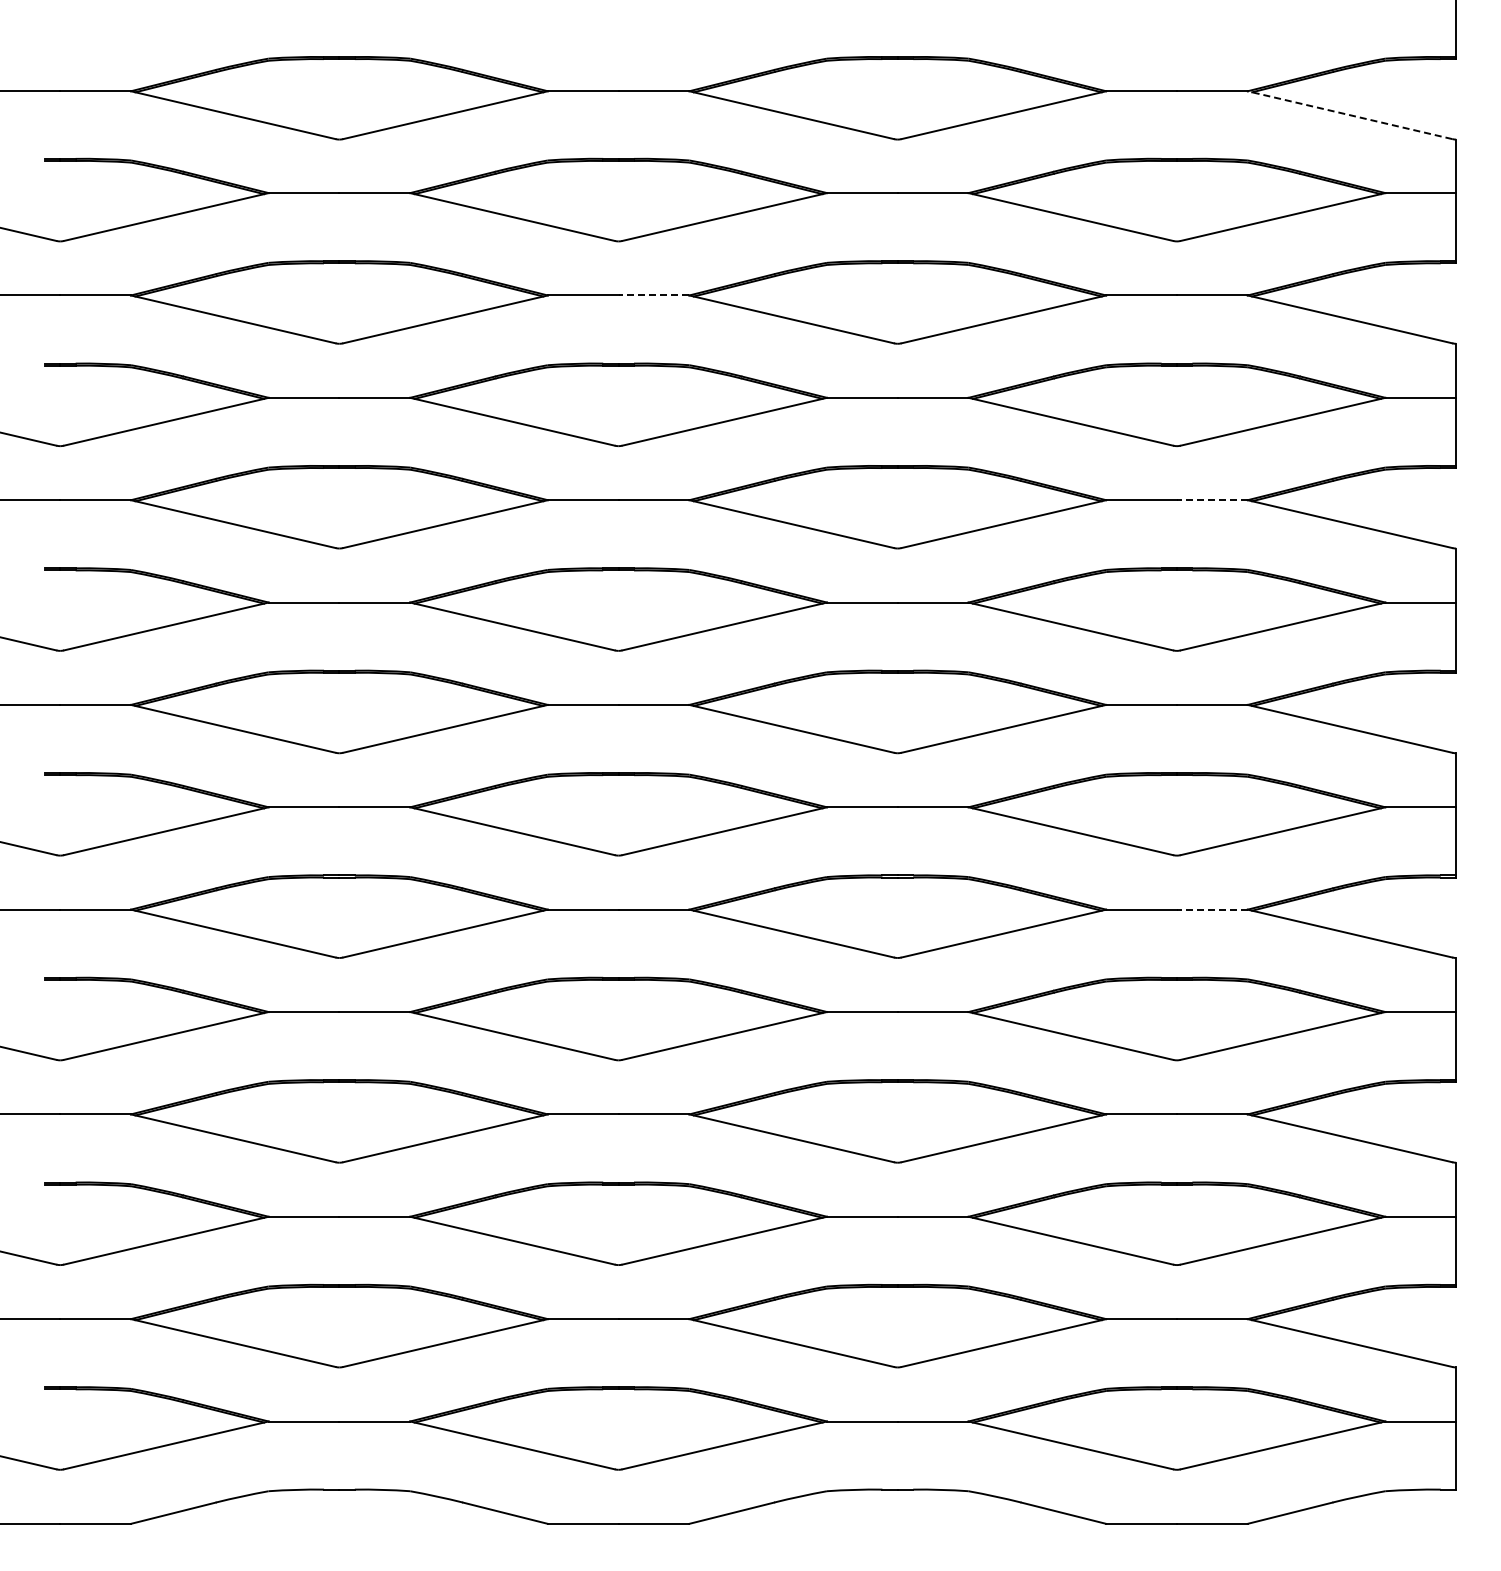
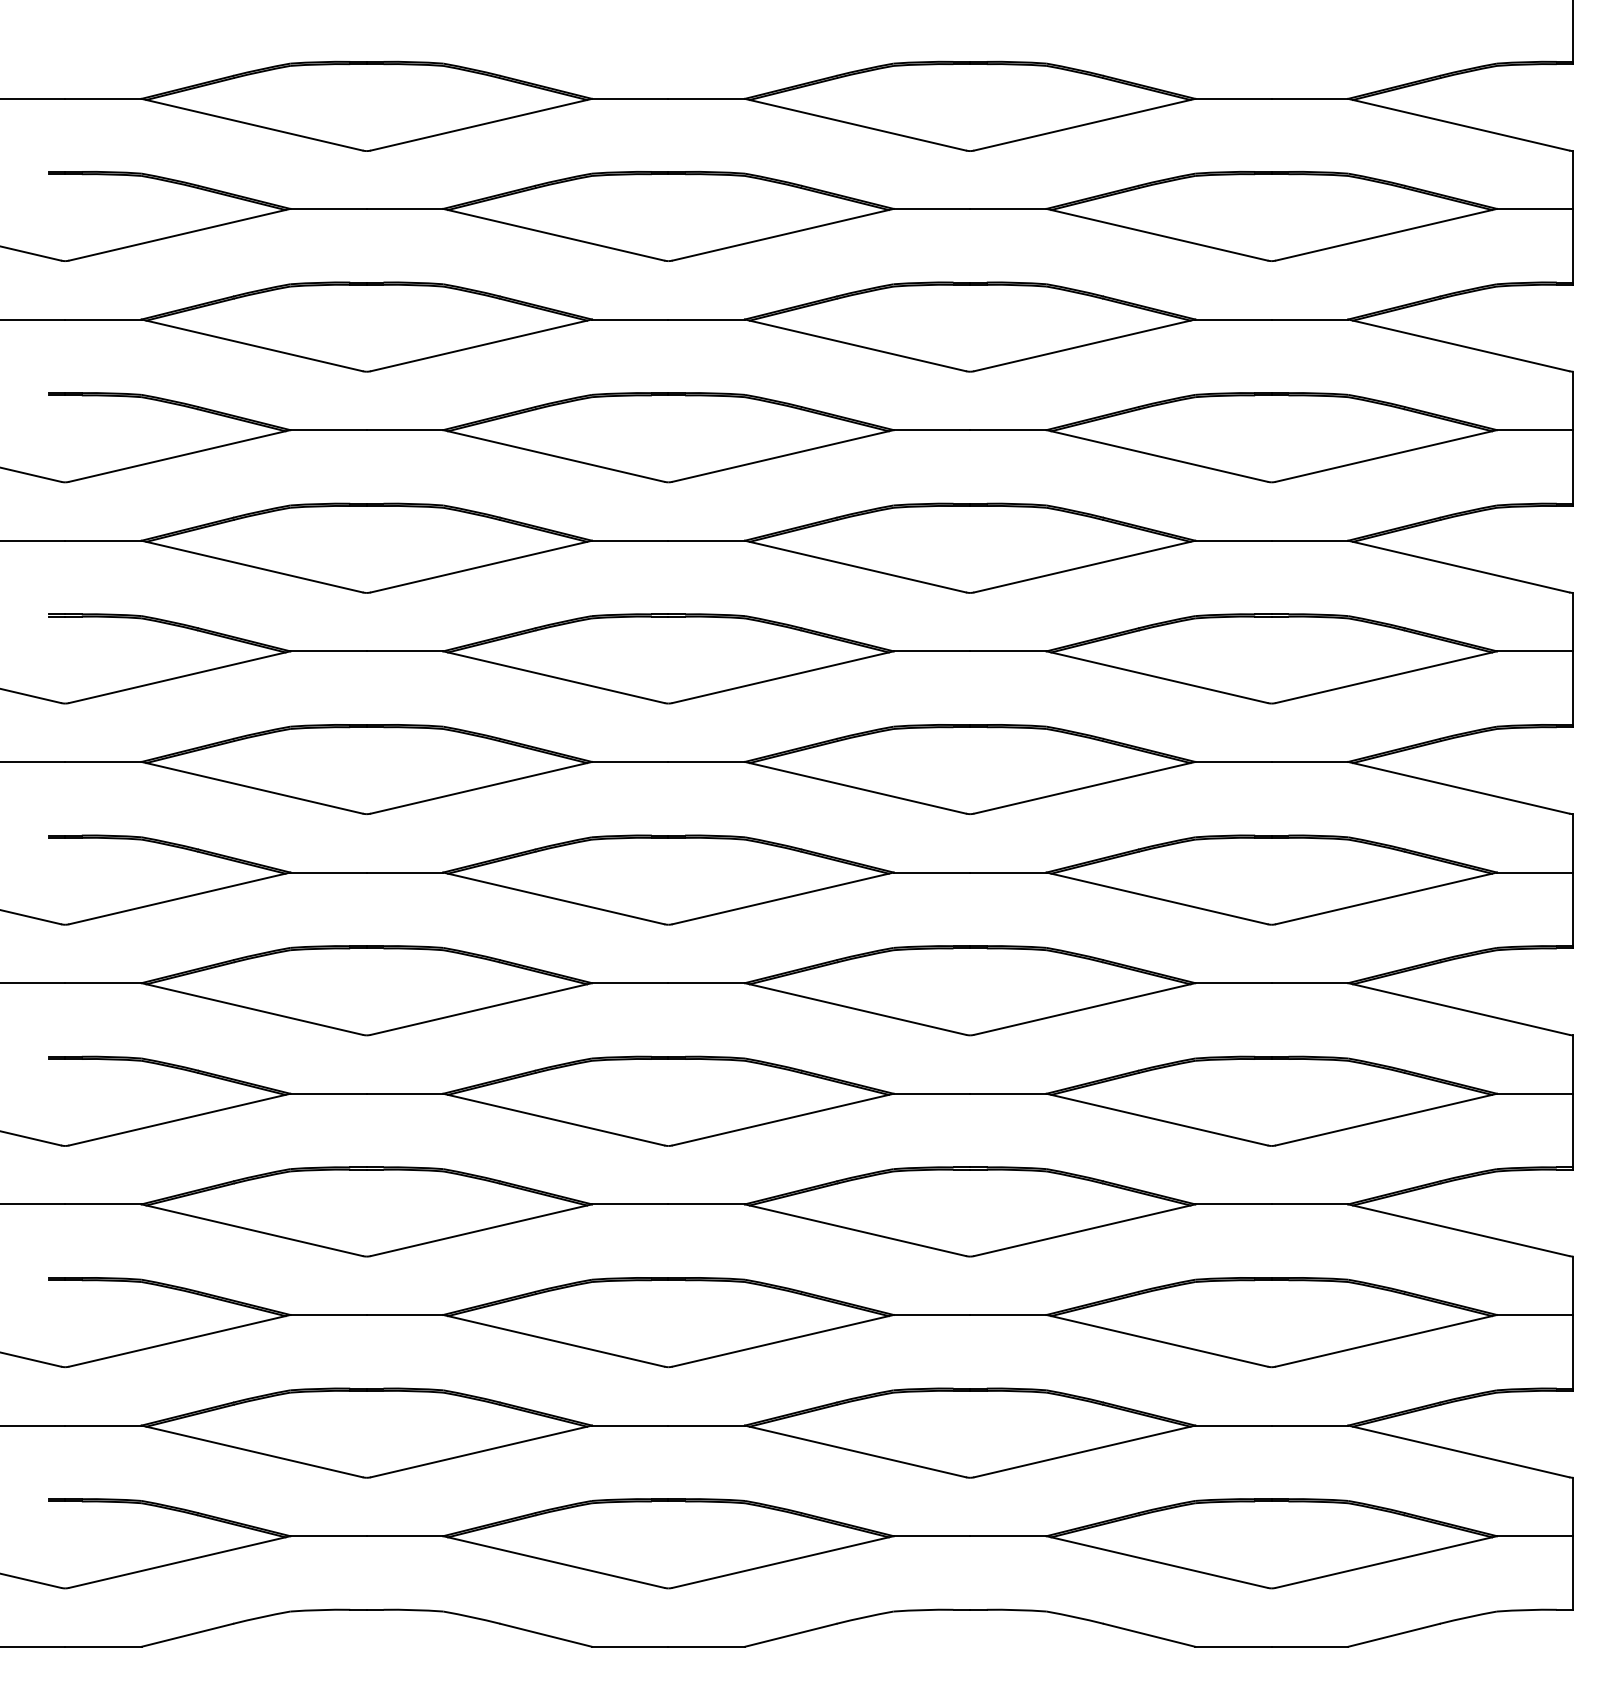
line: (1349, 115) -> (1458, 125), dashed -> solid
line: (653, 295) -> (706, 319), dashed -> solid
line: (1211, 500) -> (1309, 541), dashed -> solid
line: (1211, 909) -> (1309, 982), dashed -> solid

